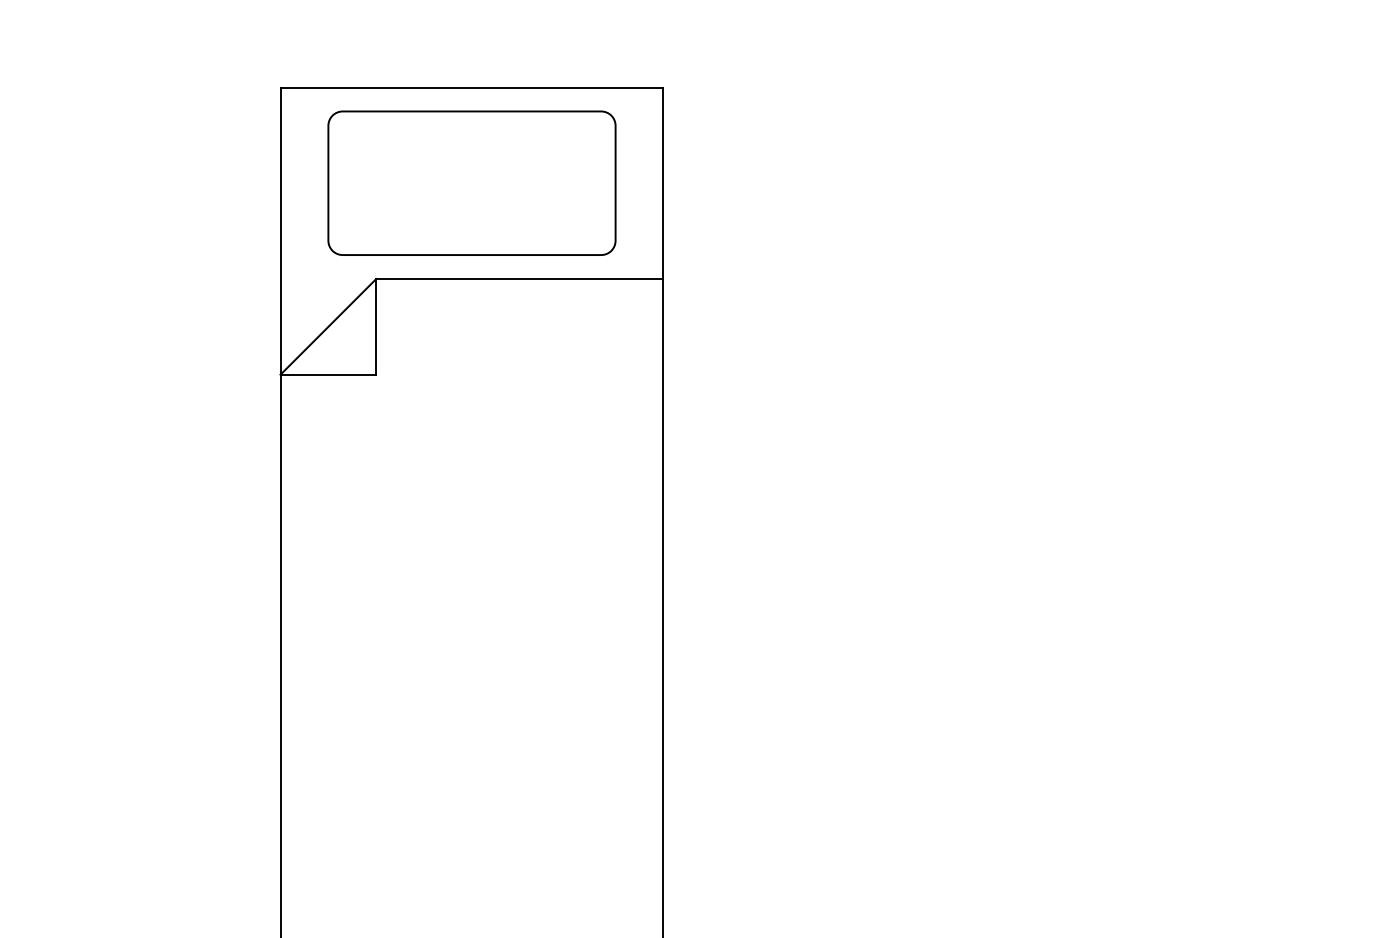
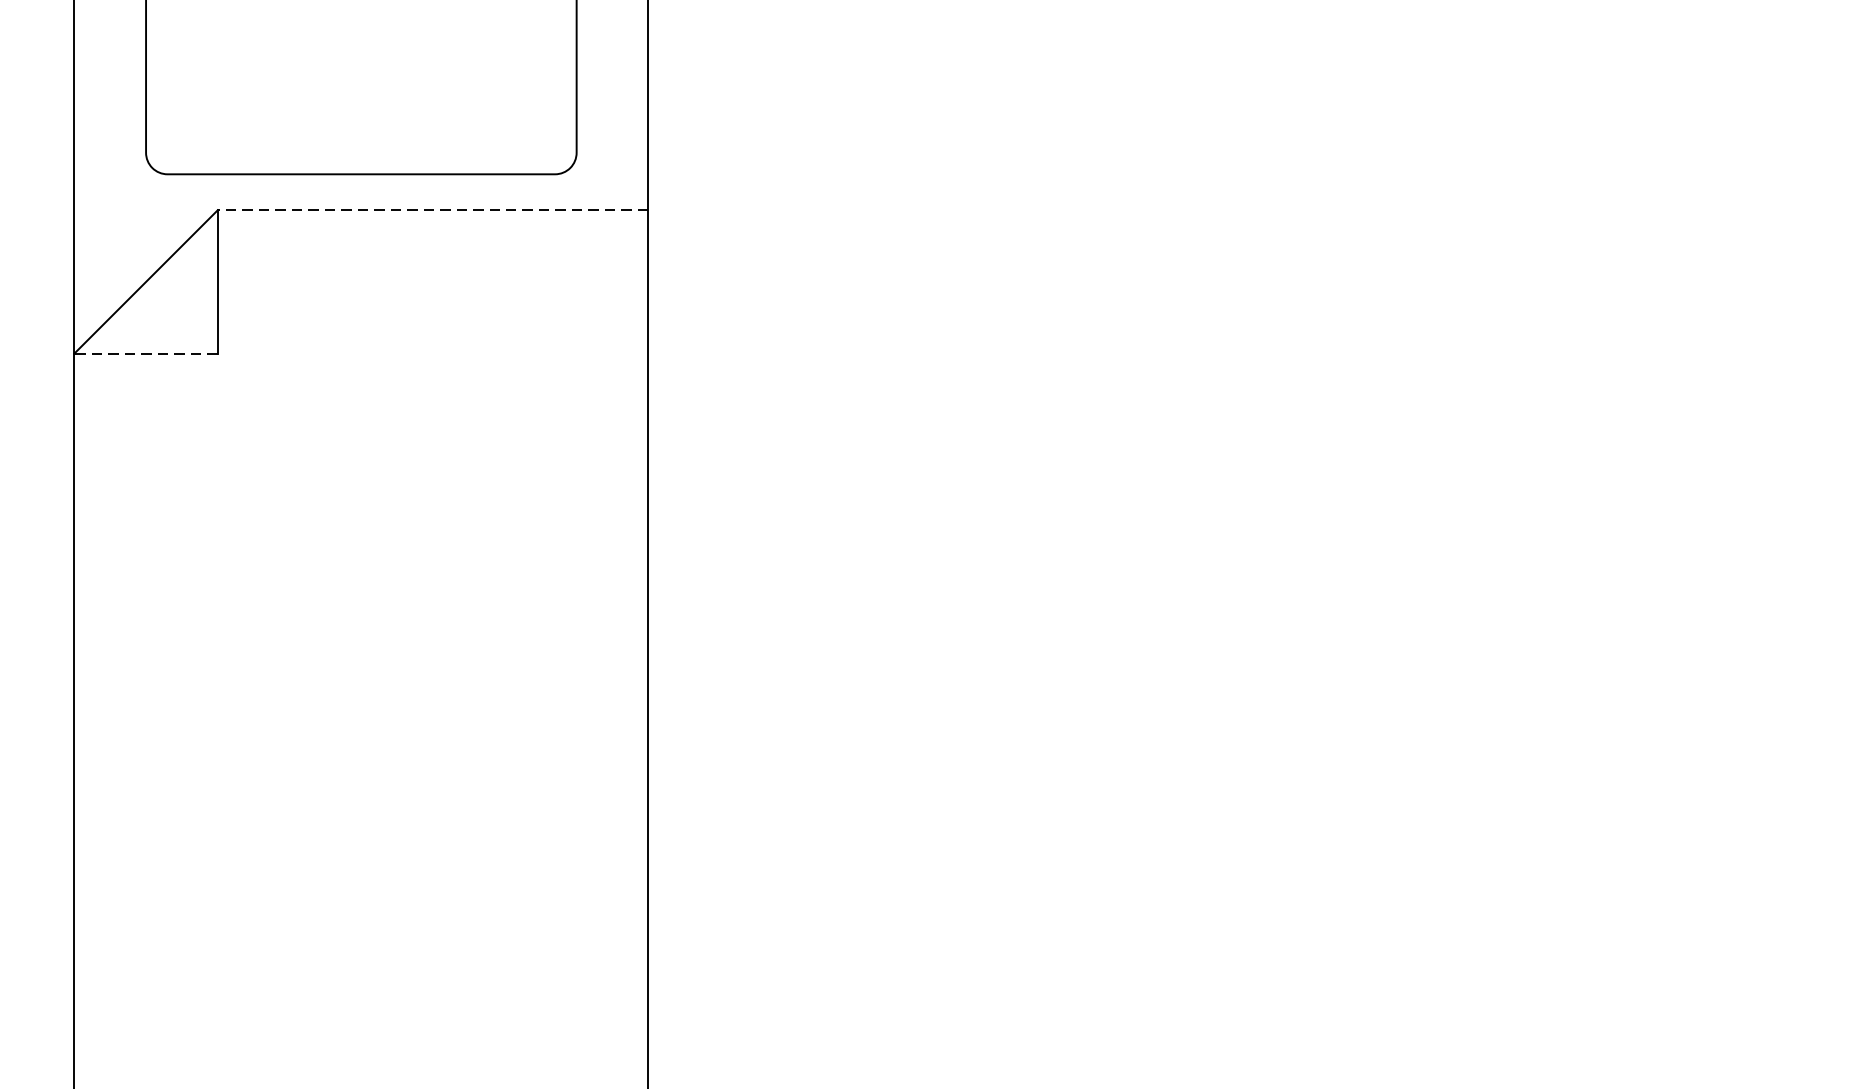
line: (519, 279) -> (432, 210), solid -> dashed
line: (328, 374) -> (146, 353), solid -> dashed

